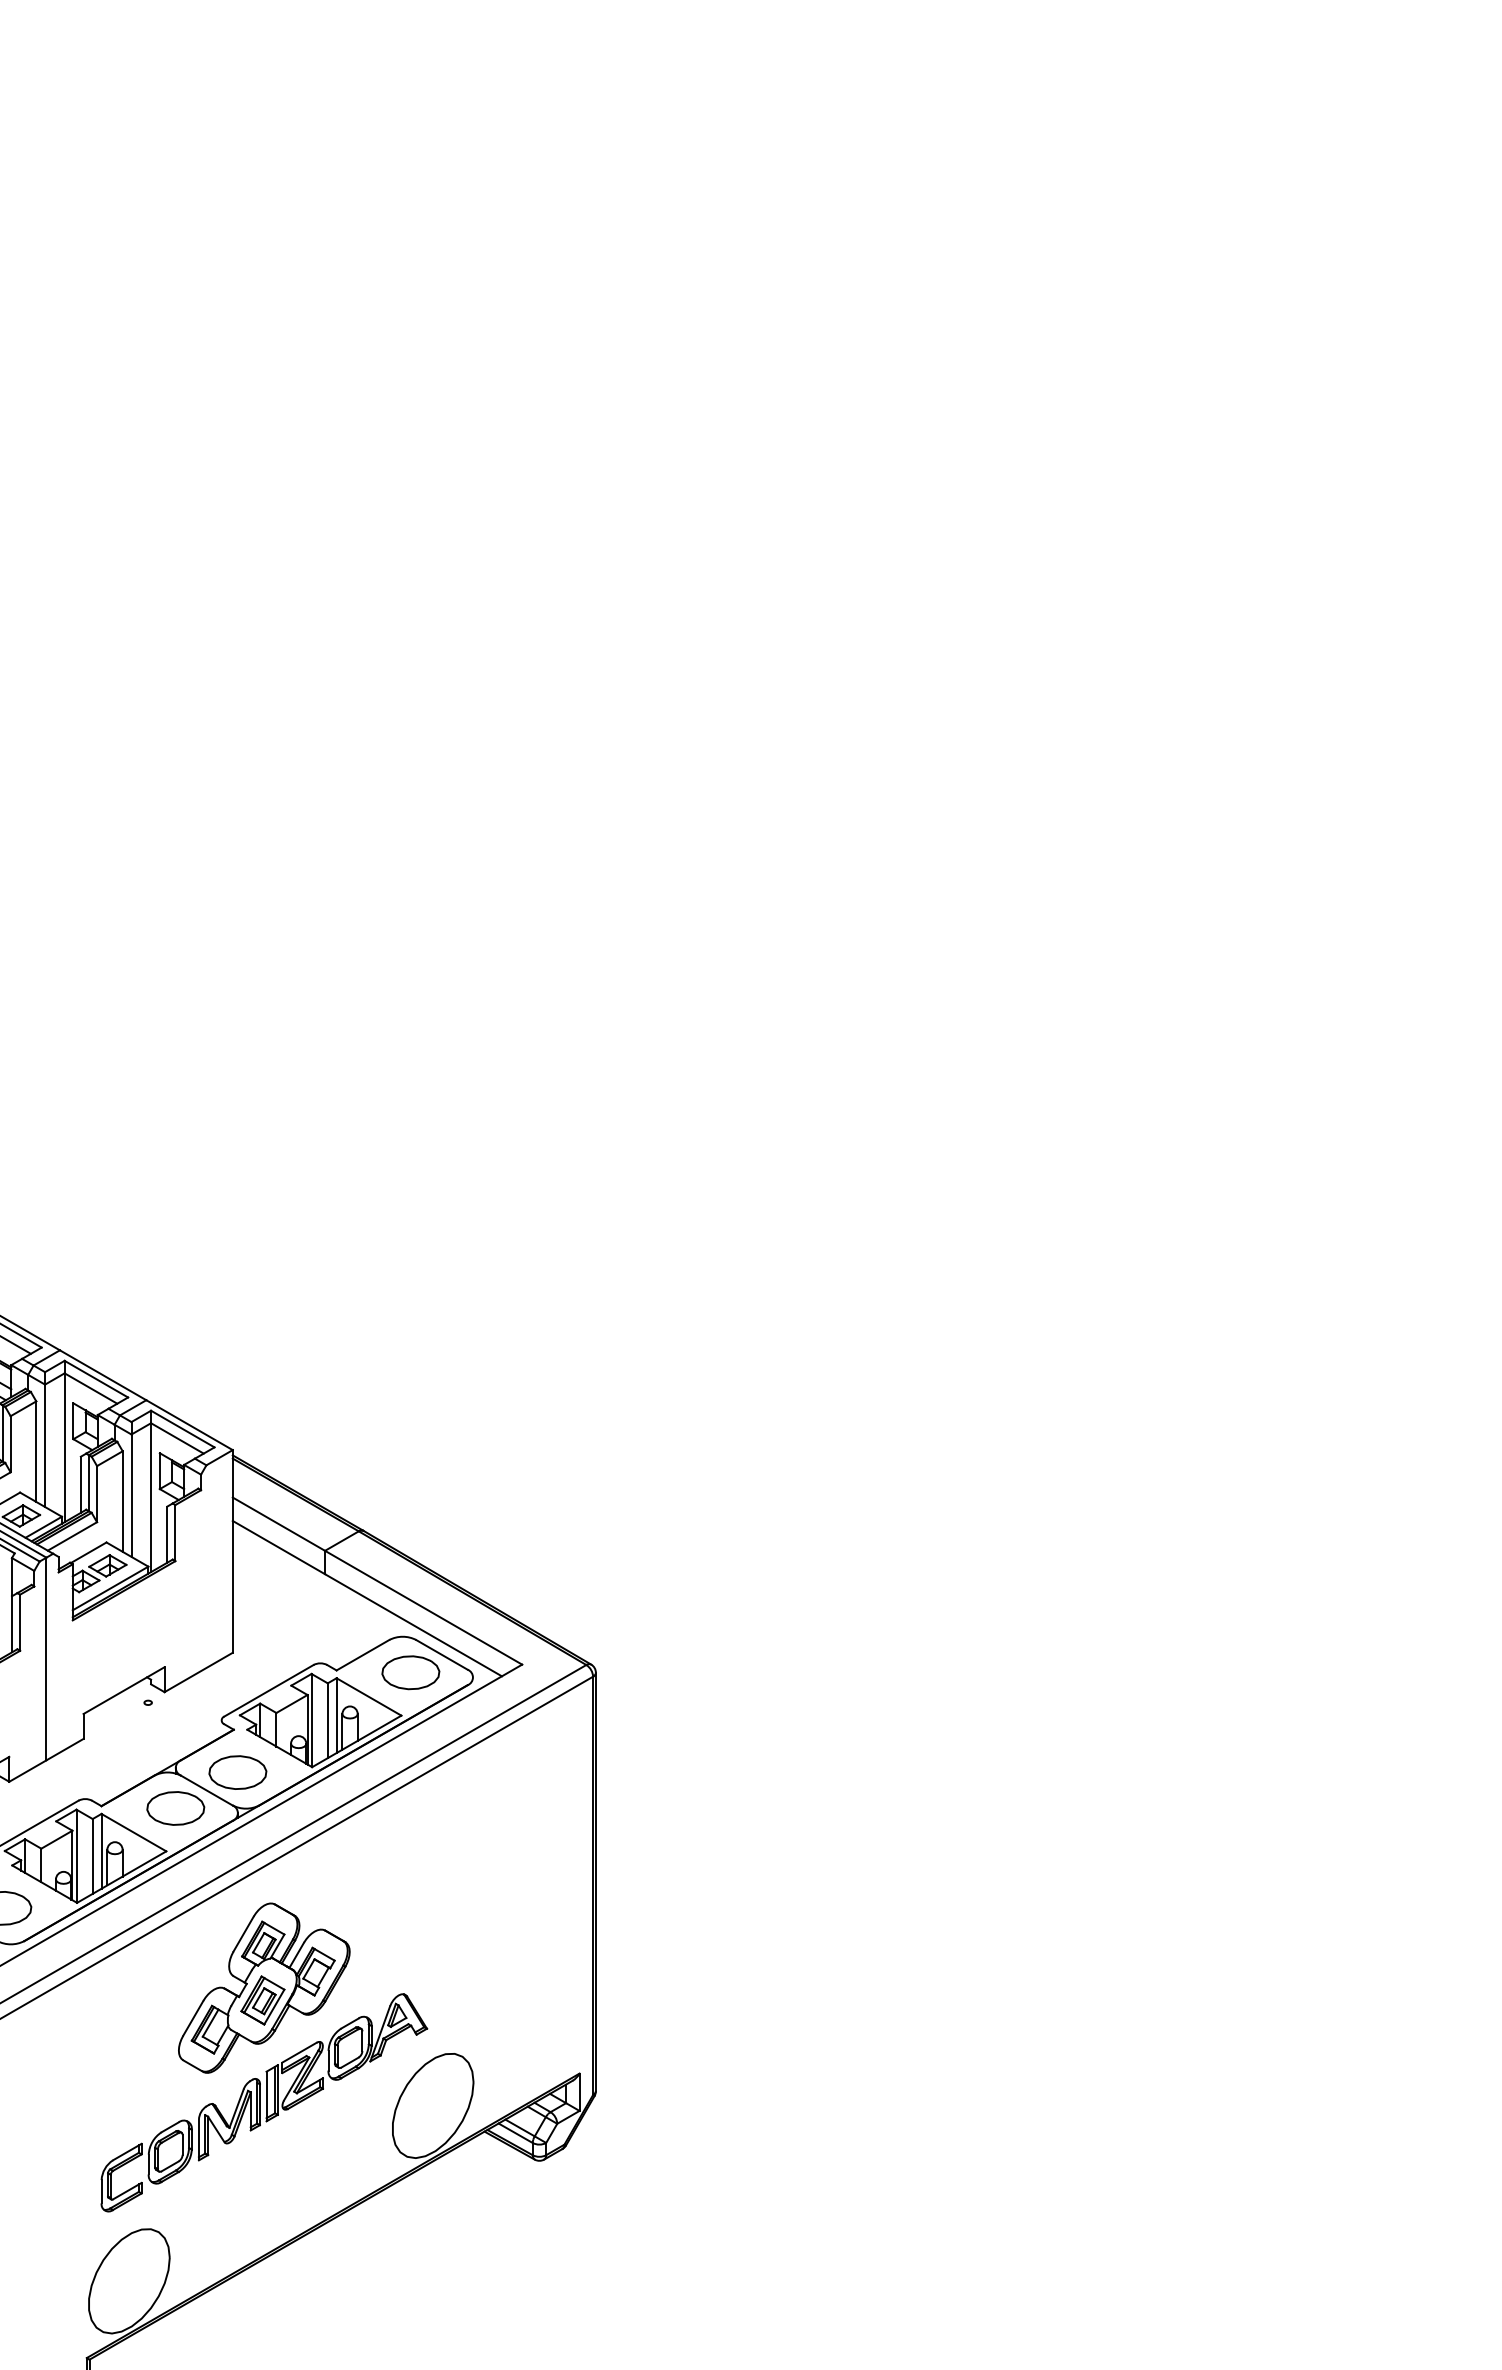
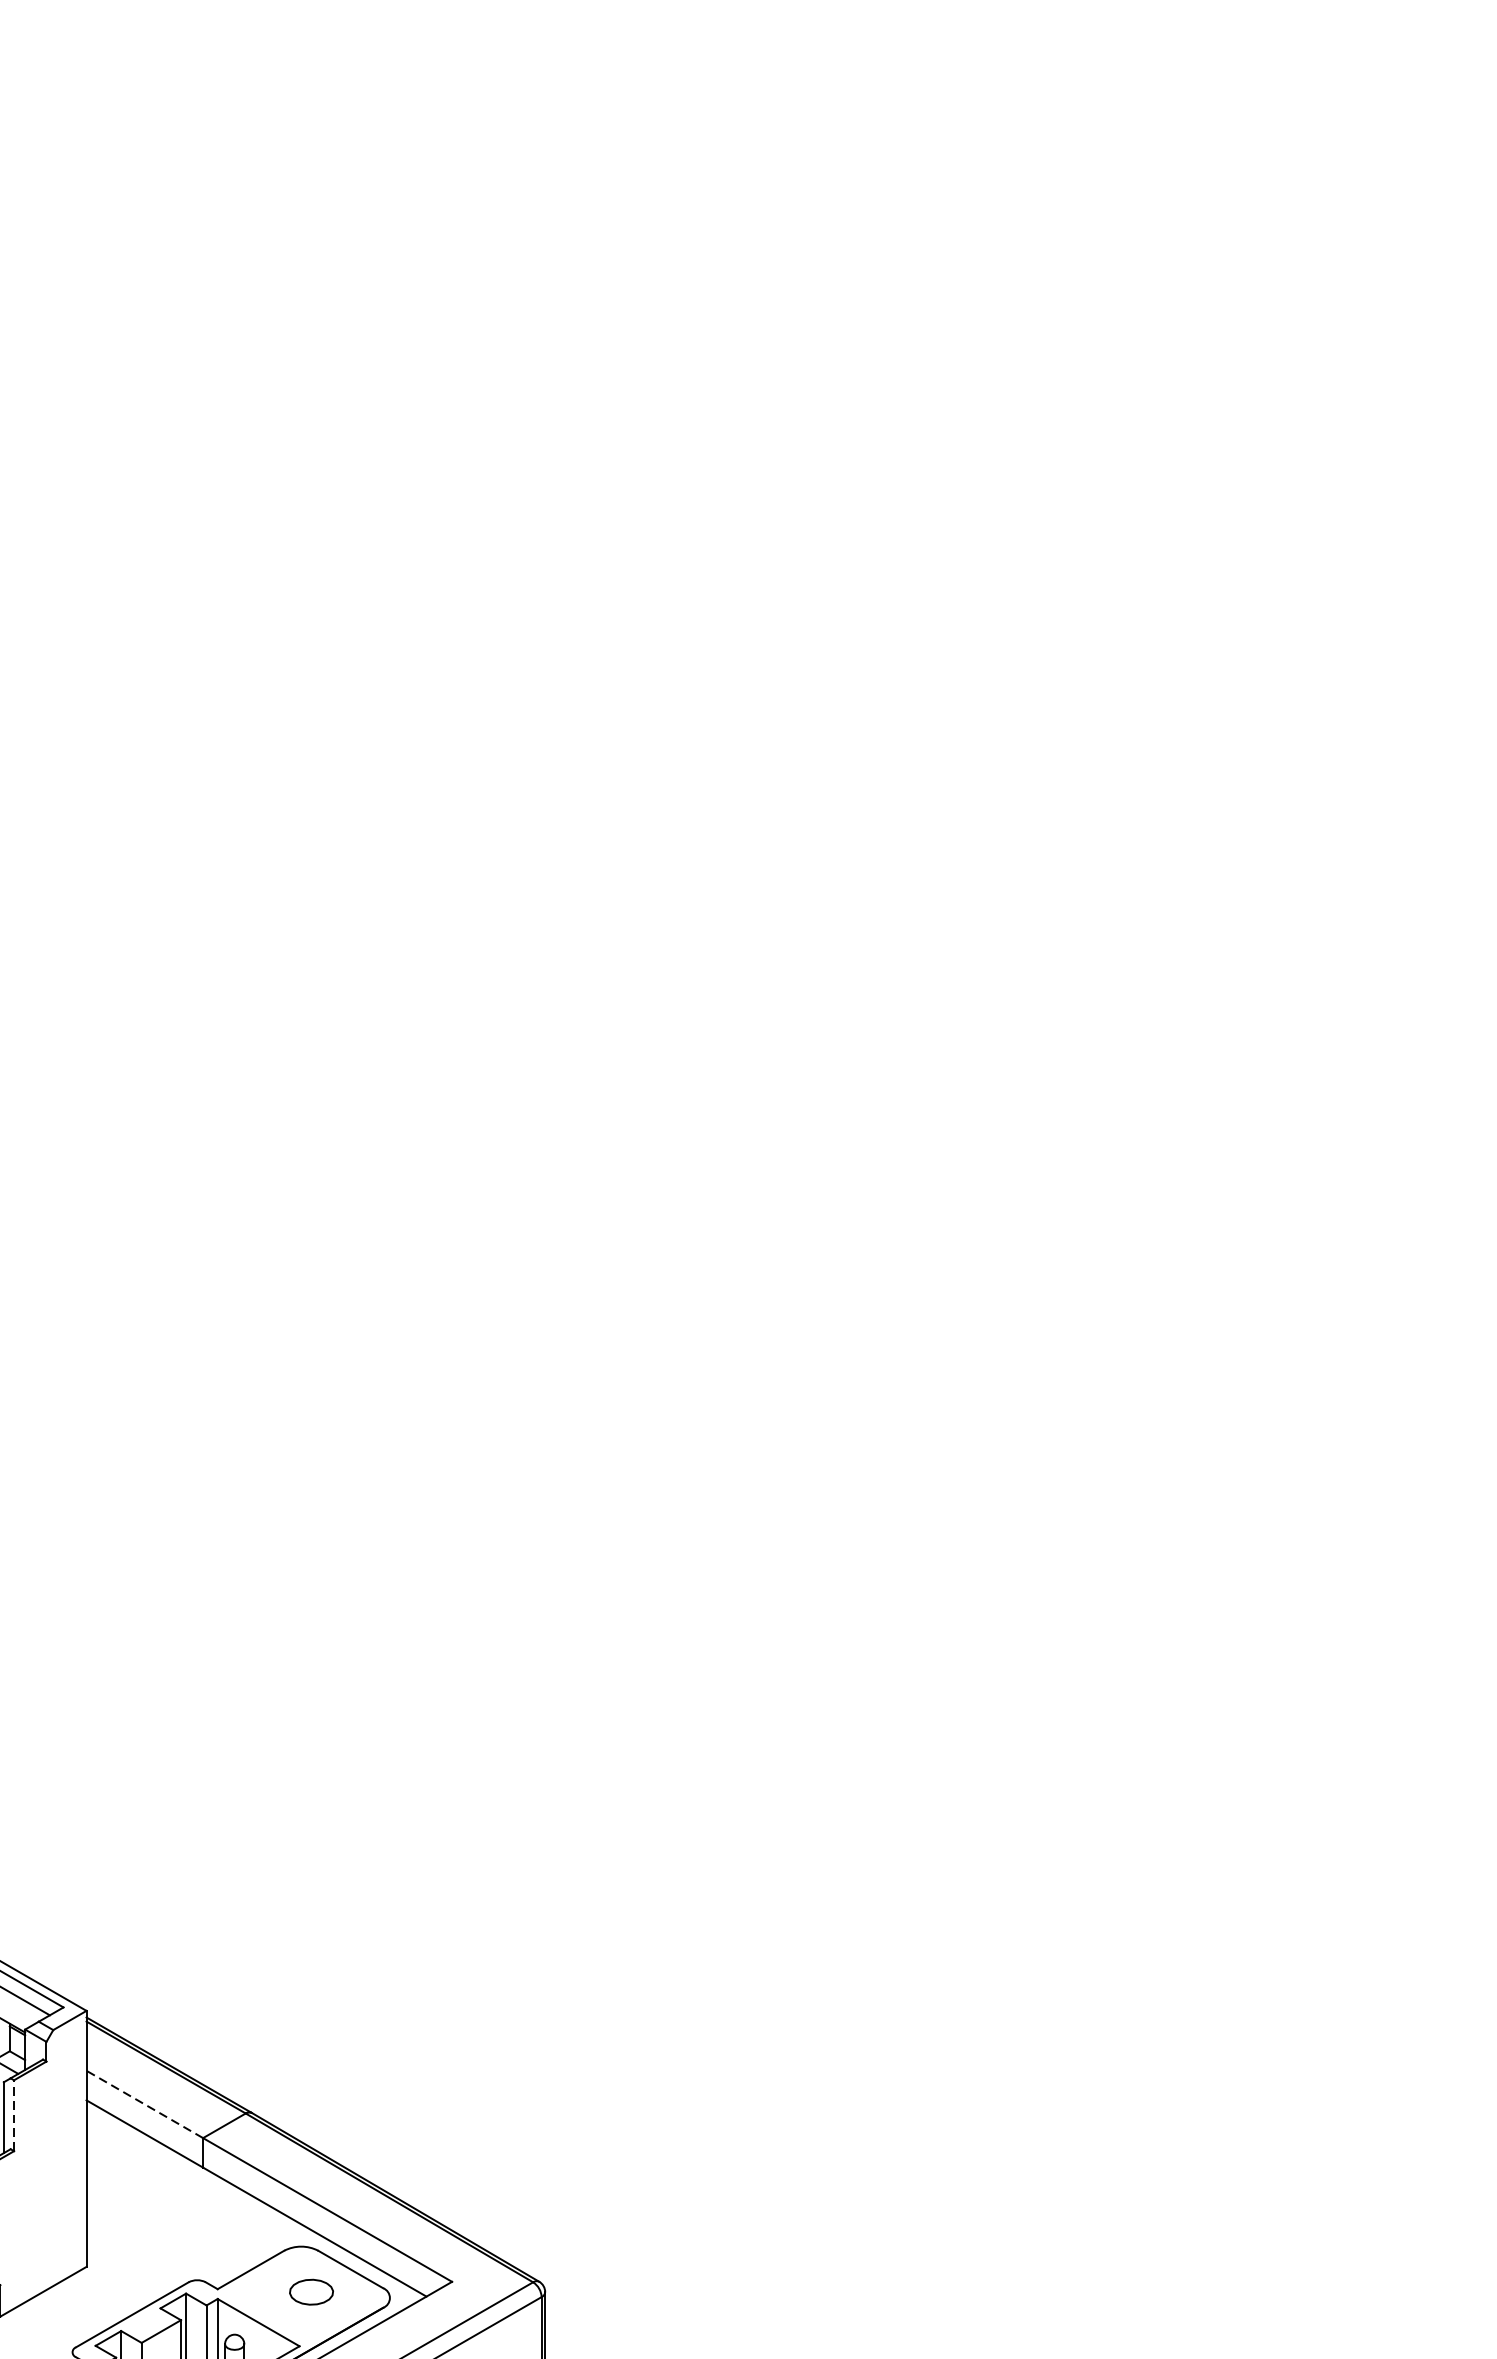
line: (278, 1523) -> (144, 2103), solid -> dashed
line: (175, 1532) -> (14, 2114), solid -> dashed
part: (410, 1672) -> (311, 2291), size x0.6

